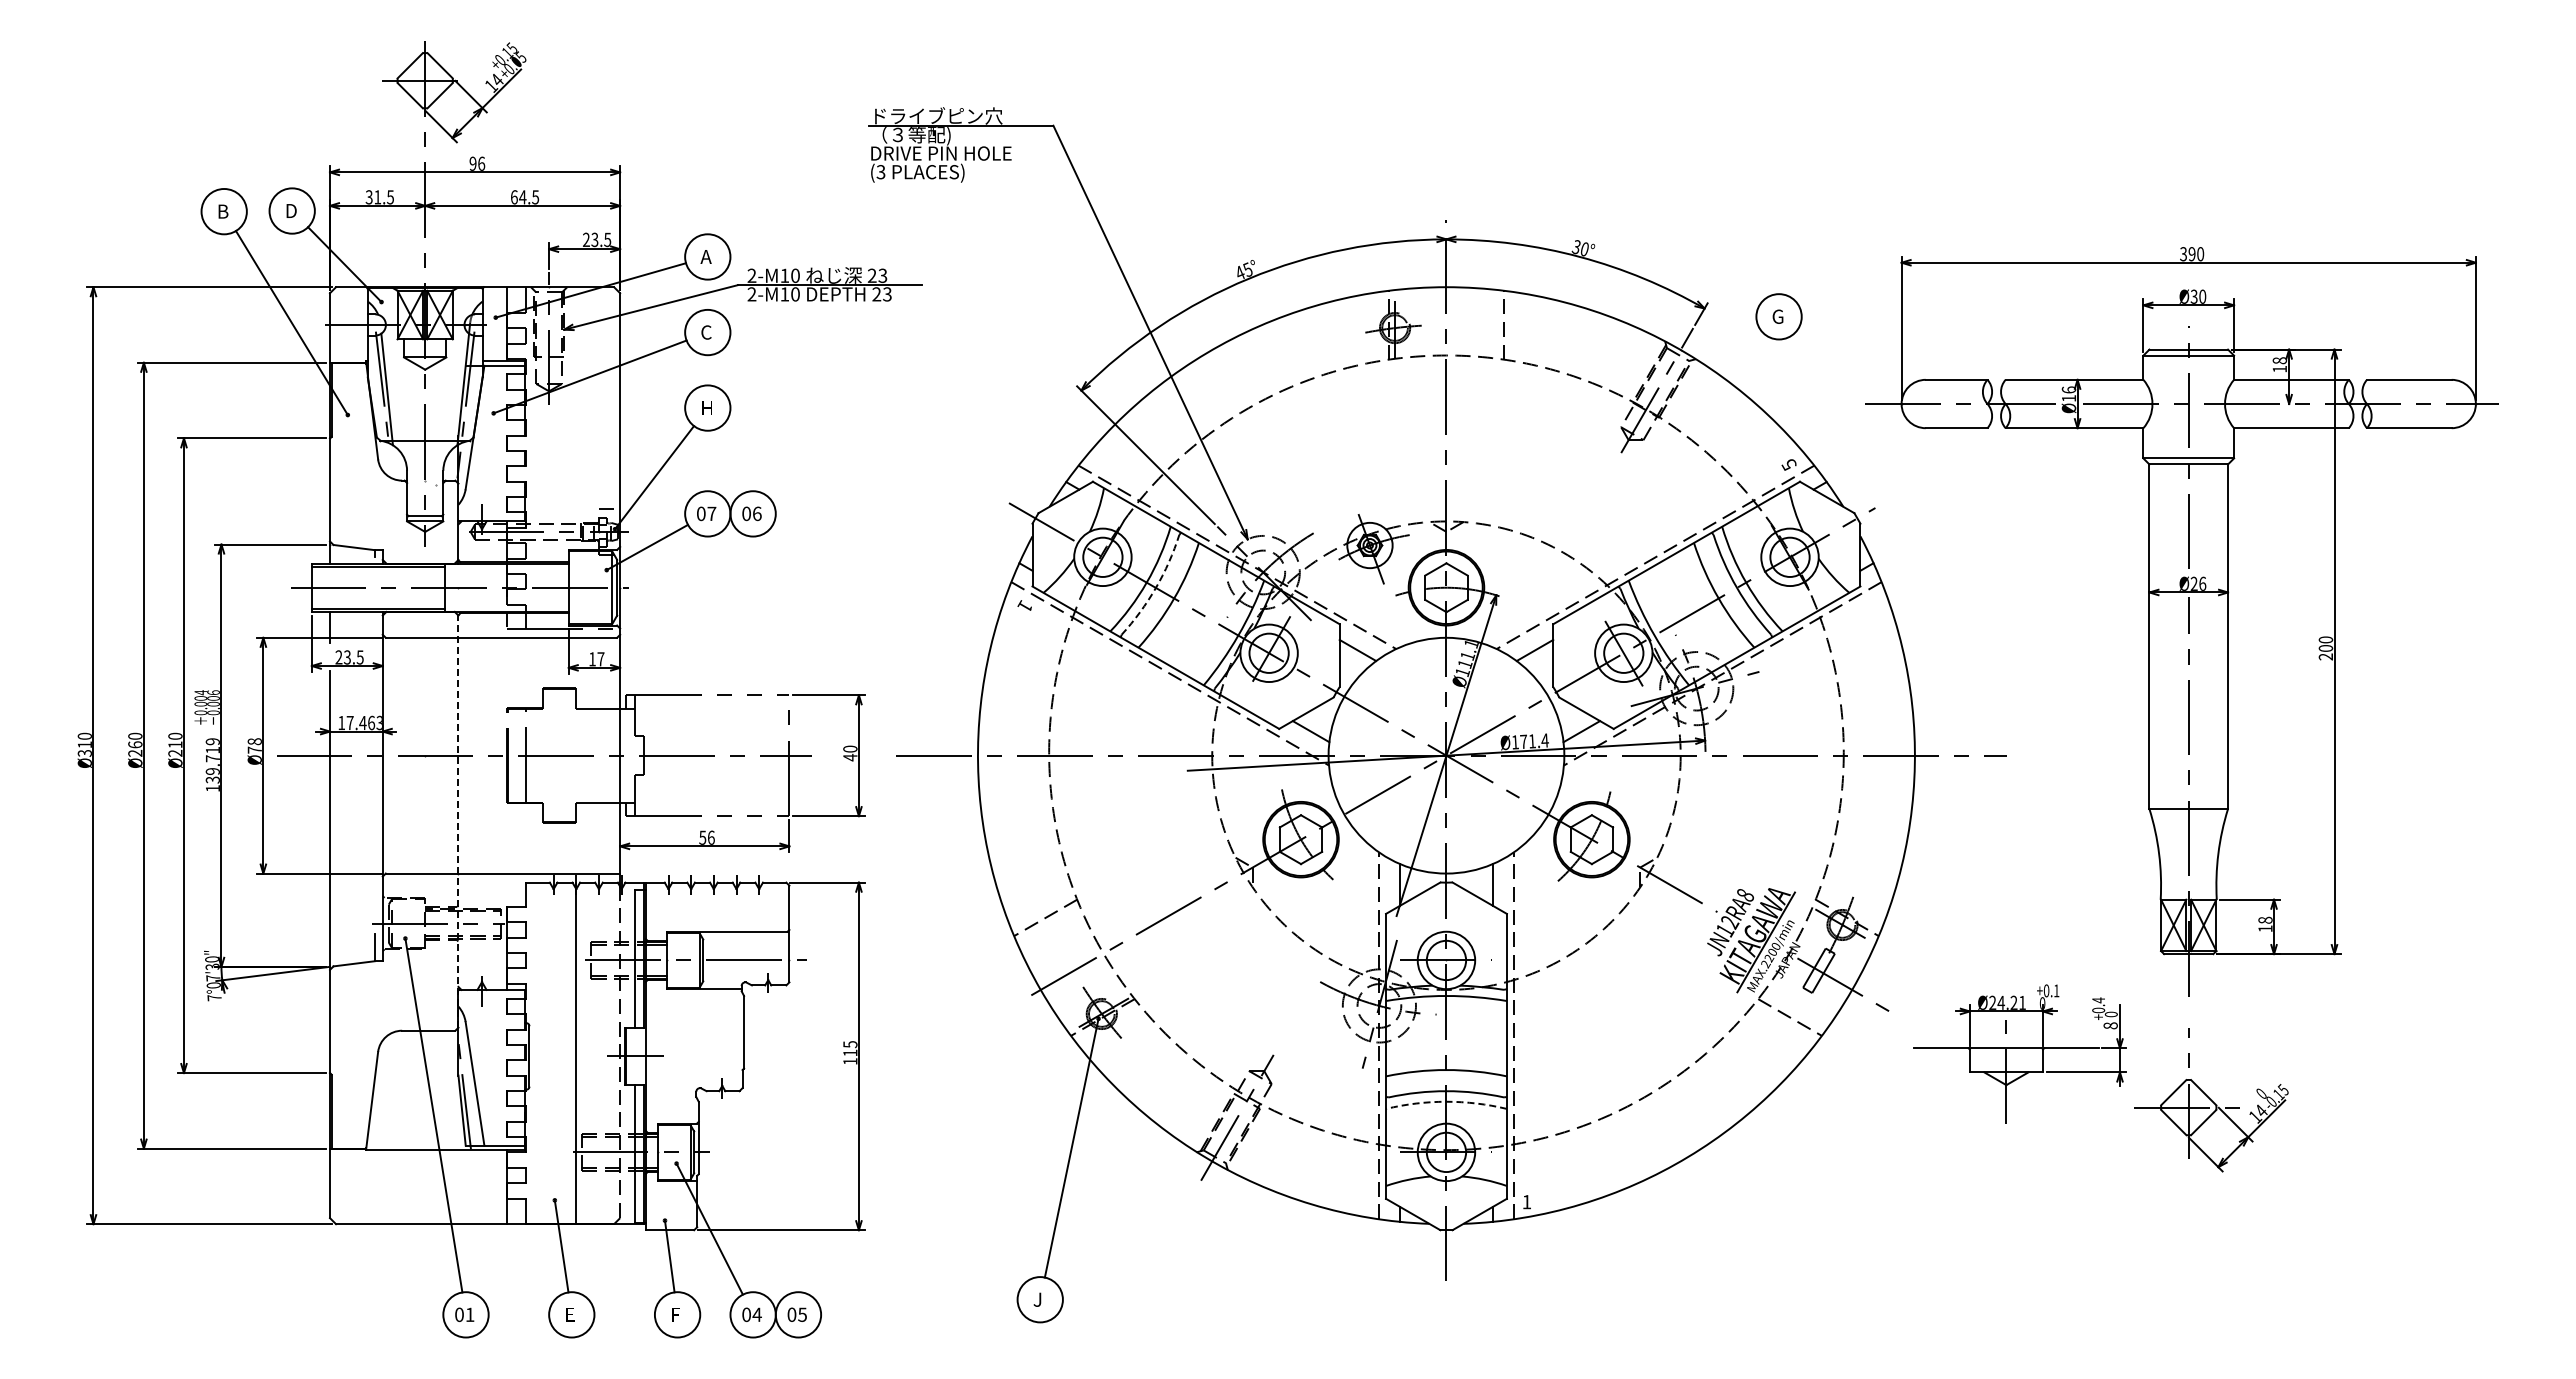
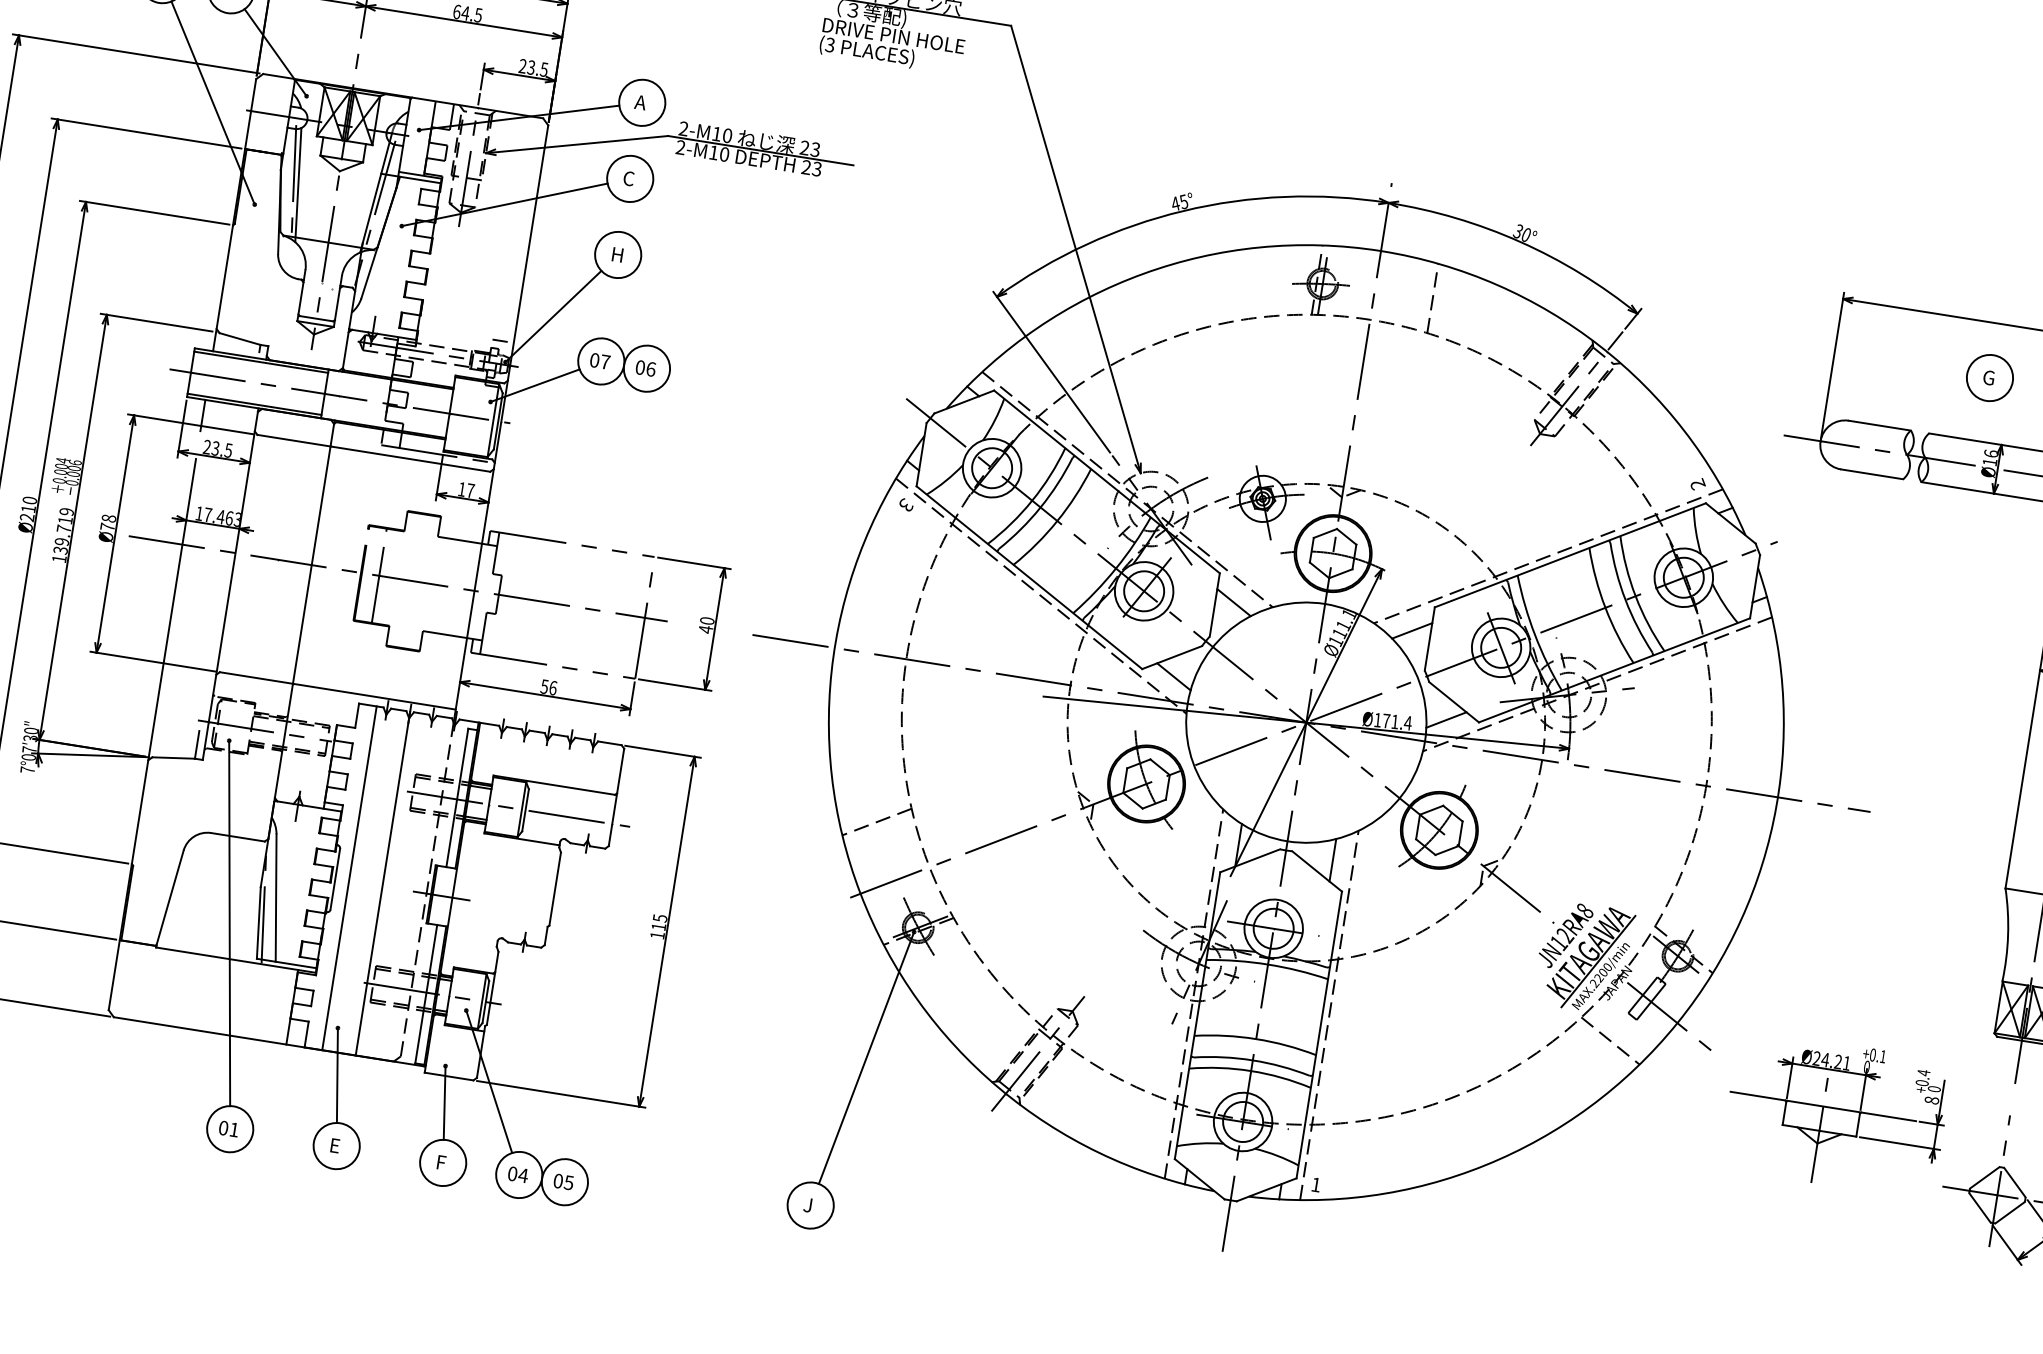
part: (1778, 316) -> (1989, 377), moved
text: (1789, 464) -> (1698, 484), 5 -> 2
arc: (1155, 587) -> (1040, 506), dashed -> solid
text: (1024, 606) -> (905, 505), 1 -> 3
line: (458, 819) -> (301, 629), dashed -> solid
line: (543, 1053) -> (349, 878), added
arc: (1446, 1101) -> (1251, 1070), dashed -> solid

